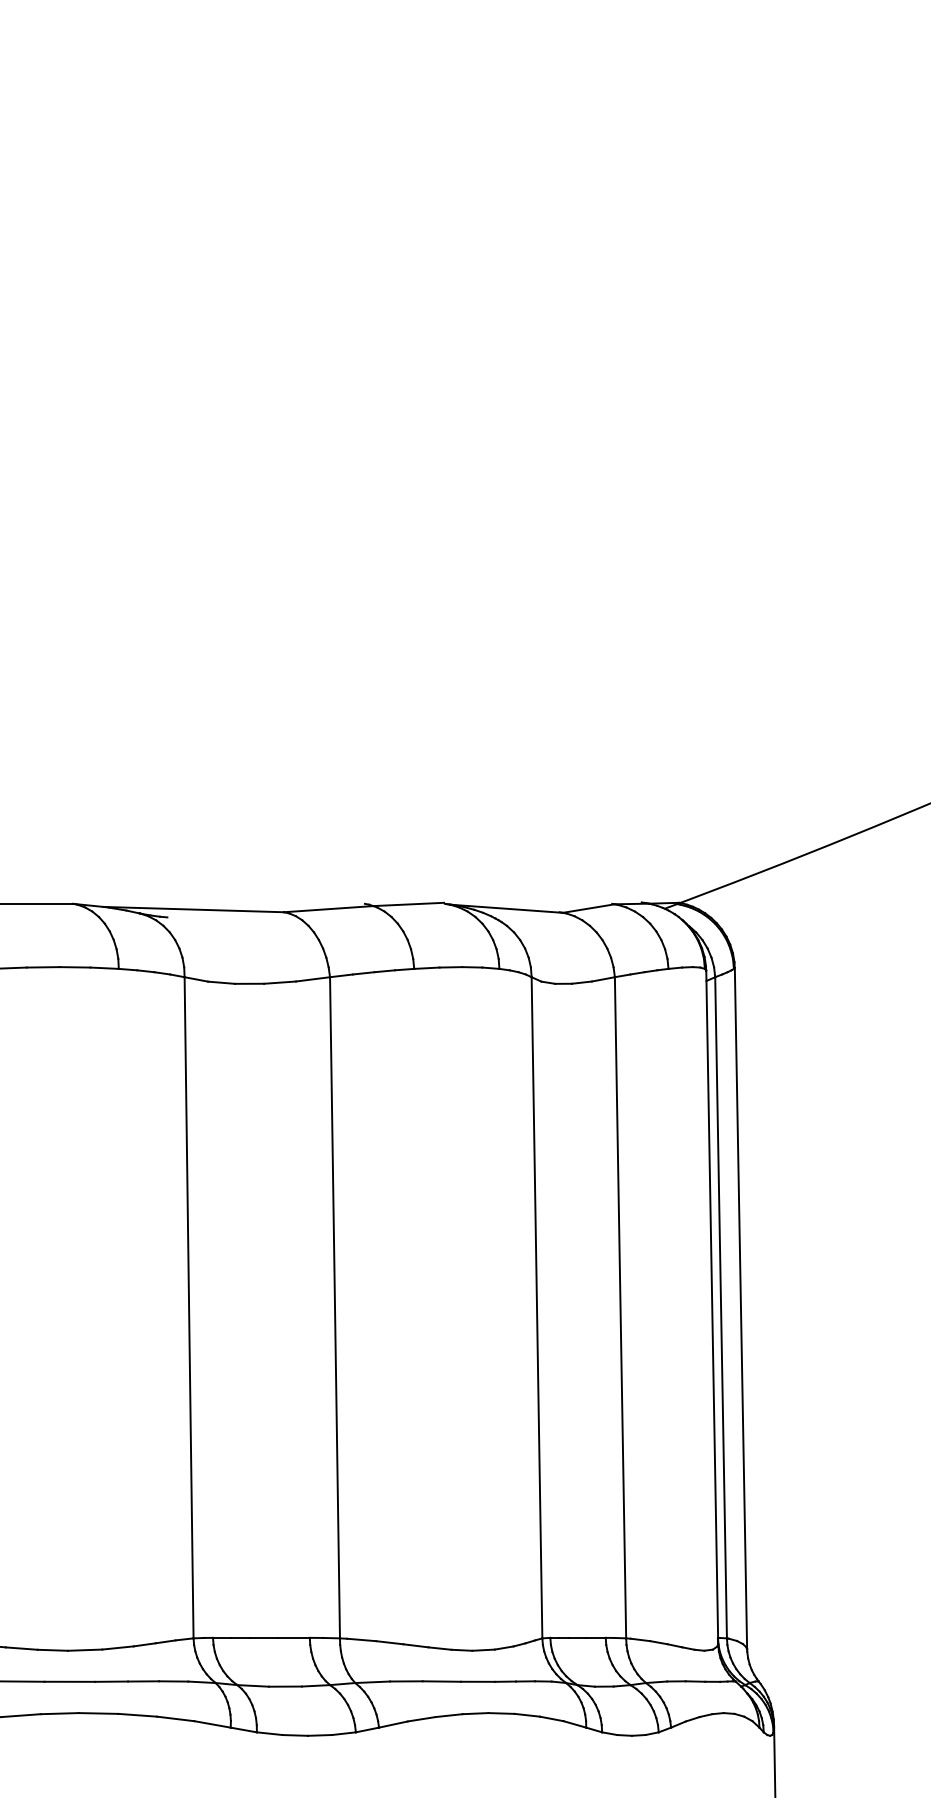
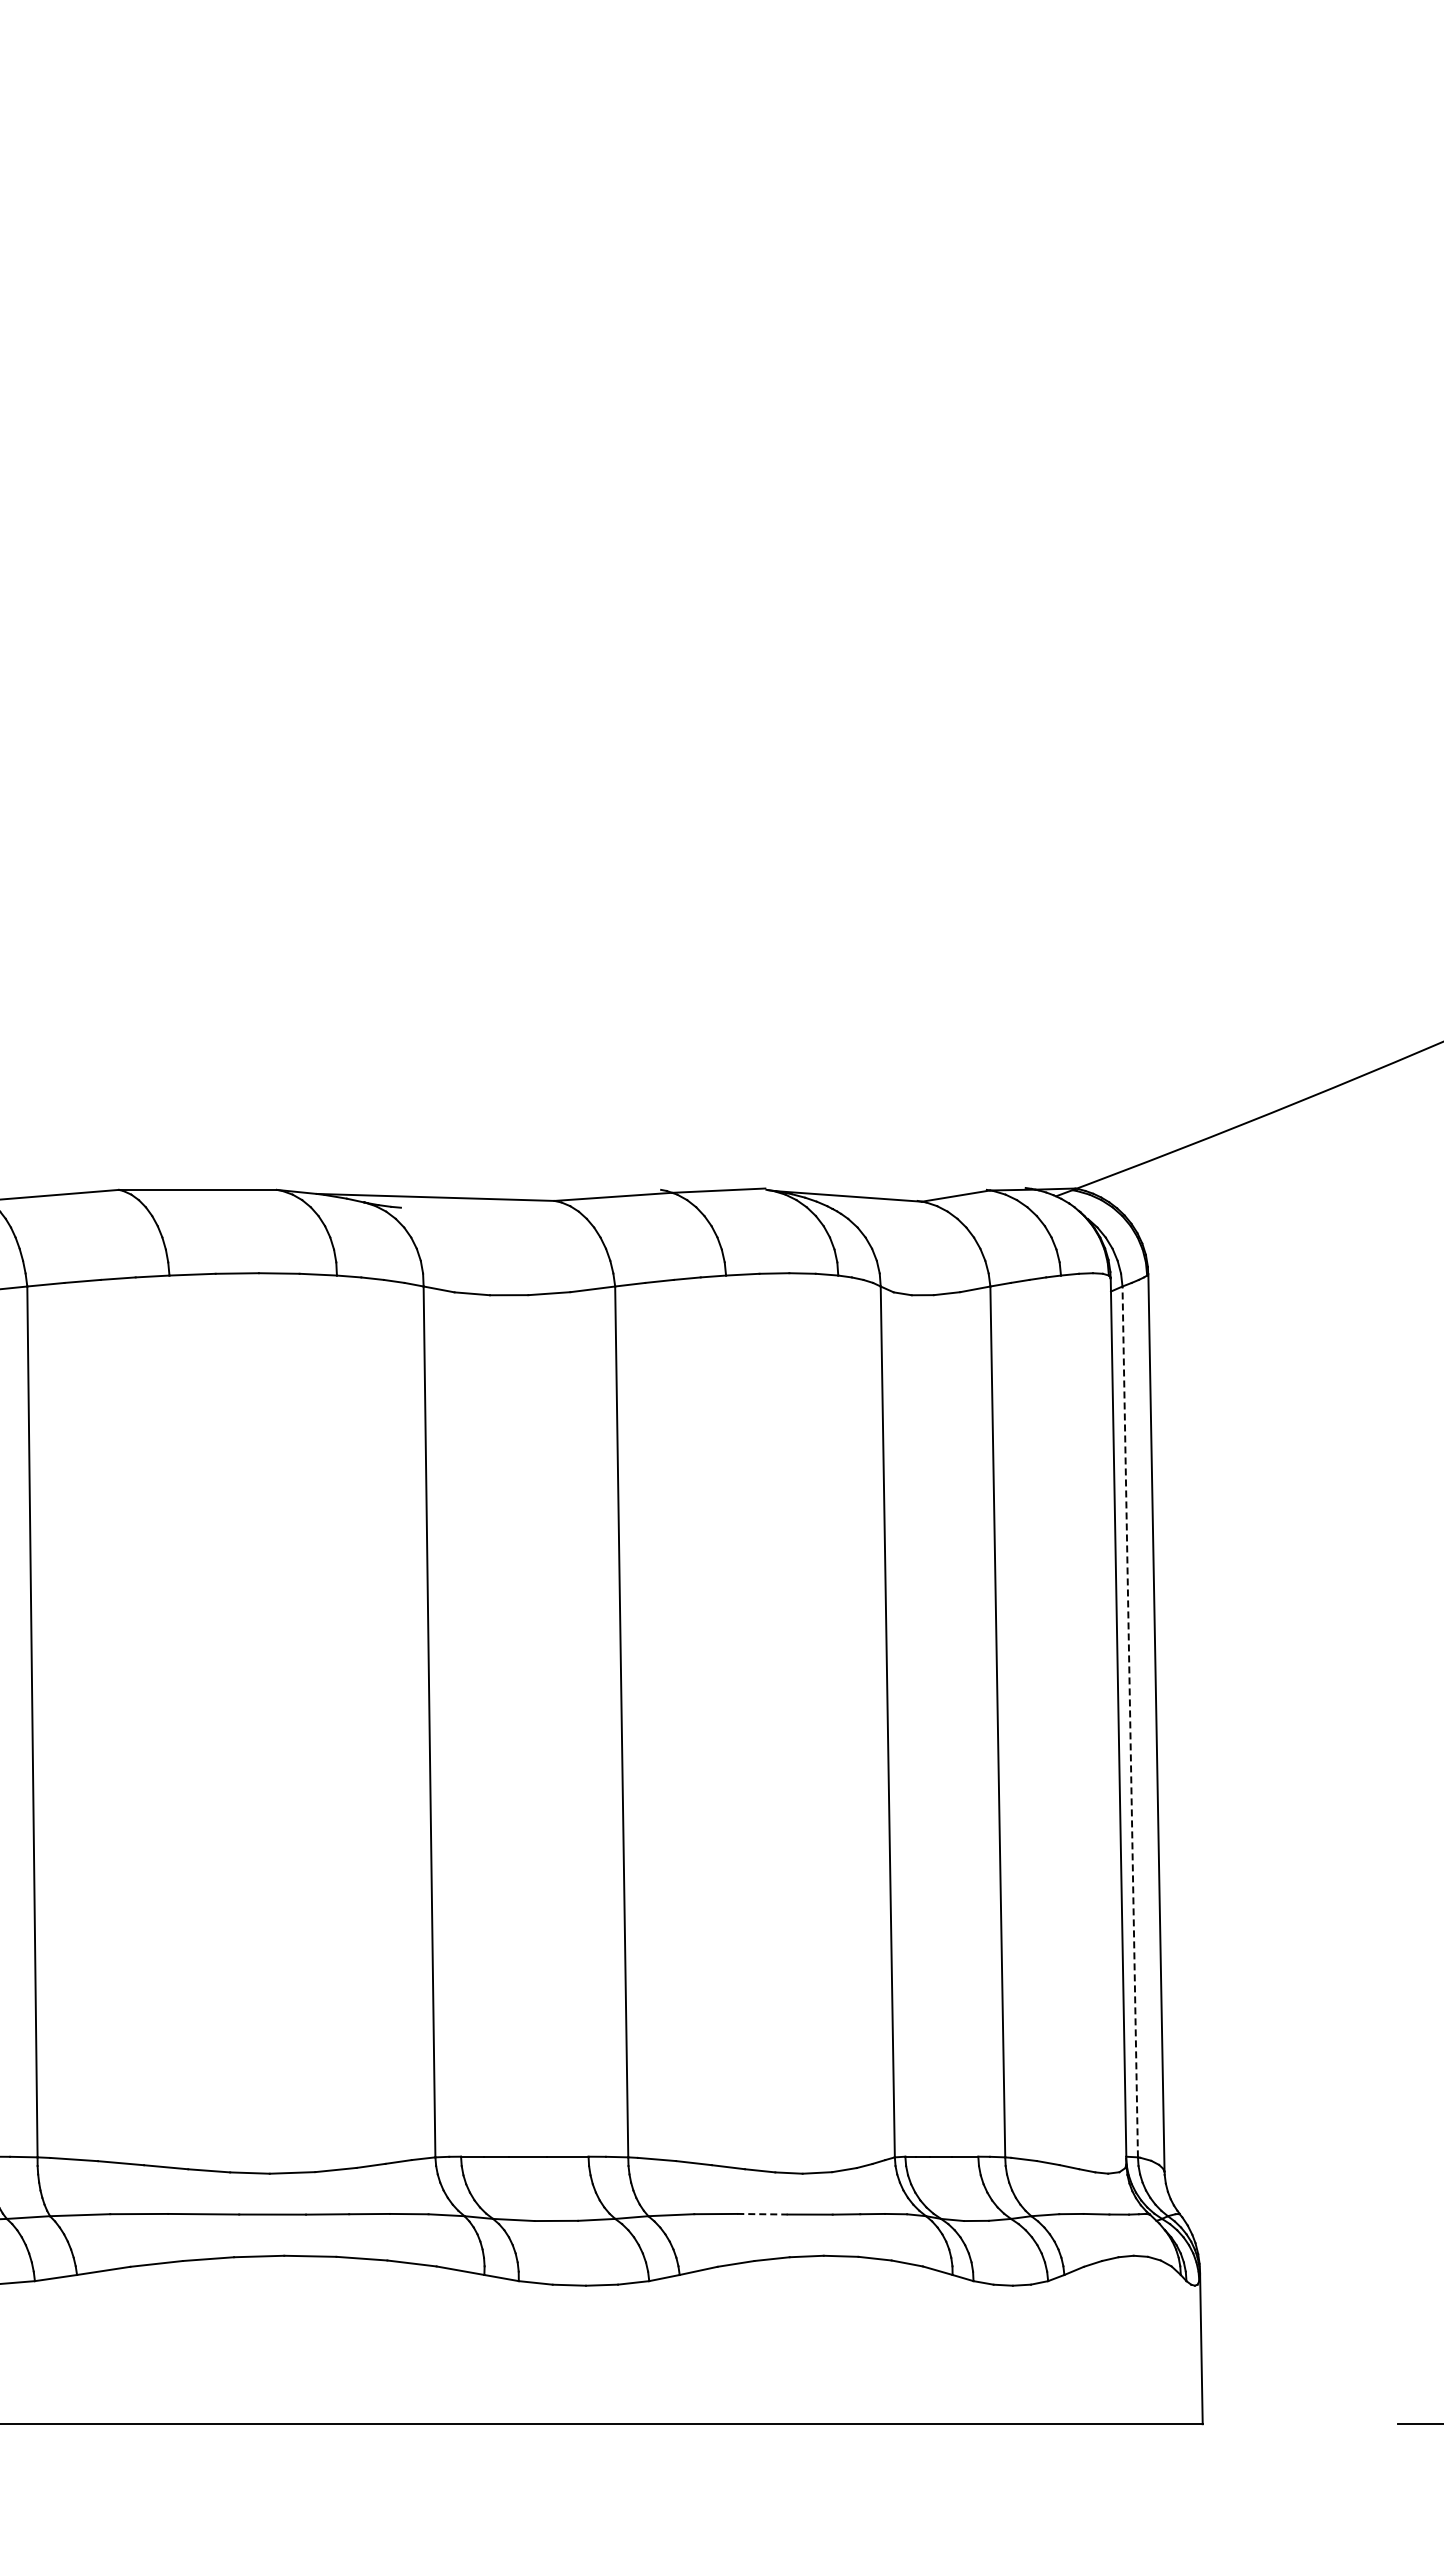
line: (721, 1307) -> (1130, 1721), solid -> dashed
line: (441, 1681) -> (762, 2214), solid -> dashed

